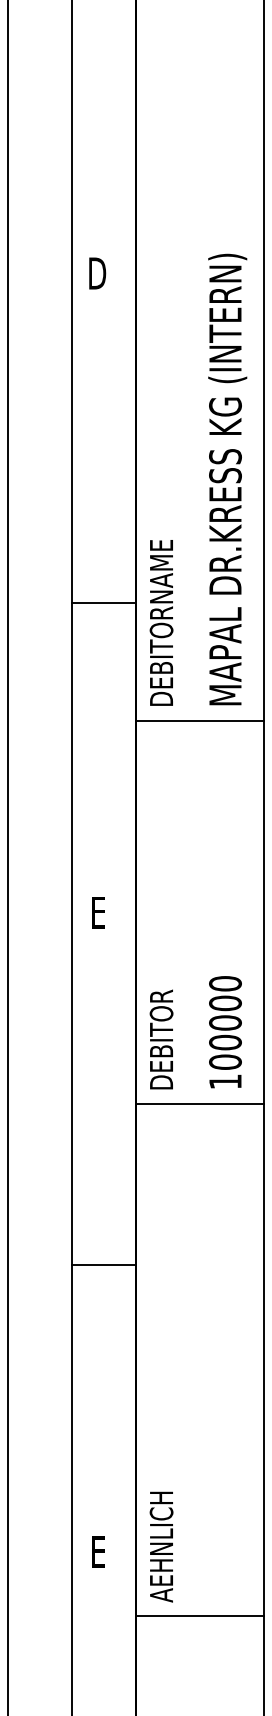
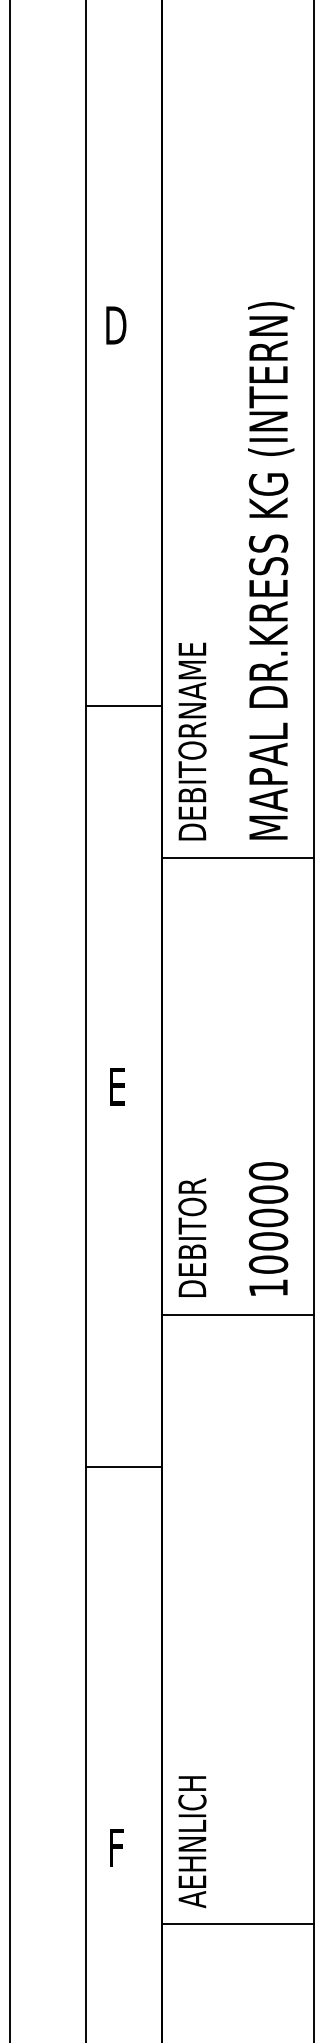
line: (104, 603) -> (124, 706), moved
line: (104, 1265) -> (124, 1467), moved
text: (99, 1551) -> (118, 1847), E -> F

